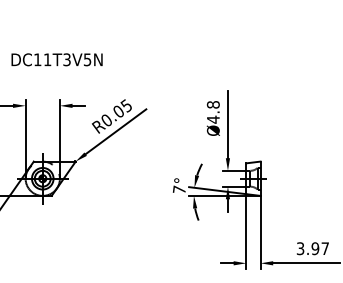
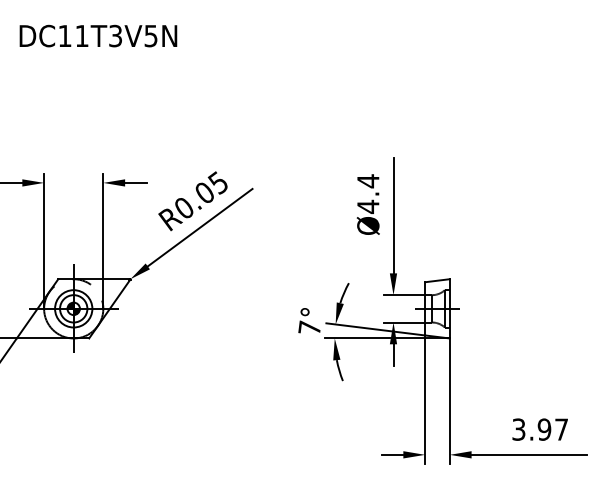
text: (56, 59) -> (97, 35), moved
text: (212, 104) -> (366, 180), Ø4.8 -> Ø4.4

